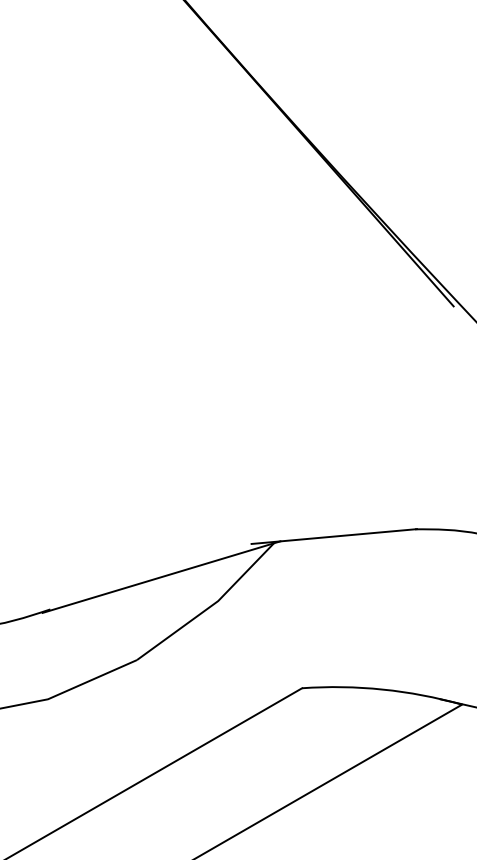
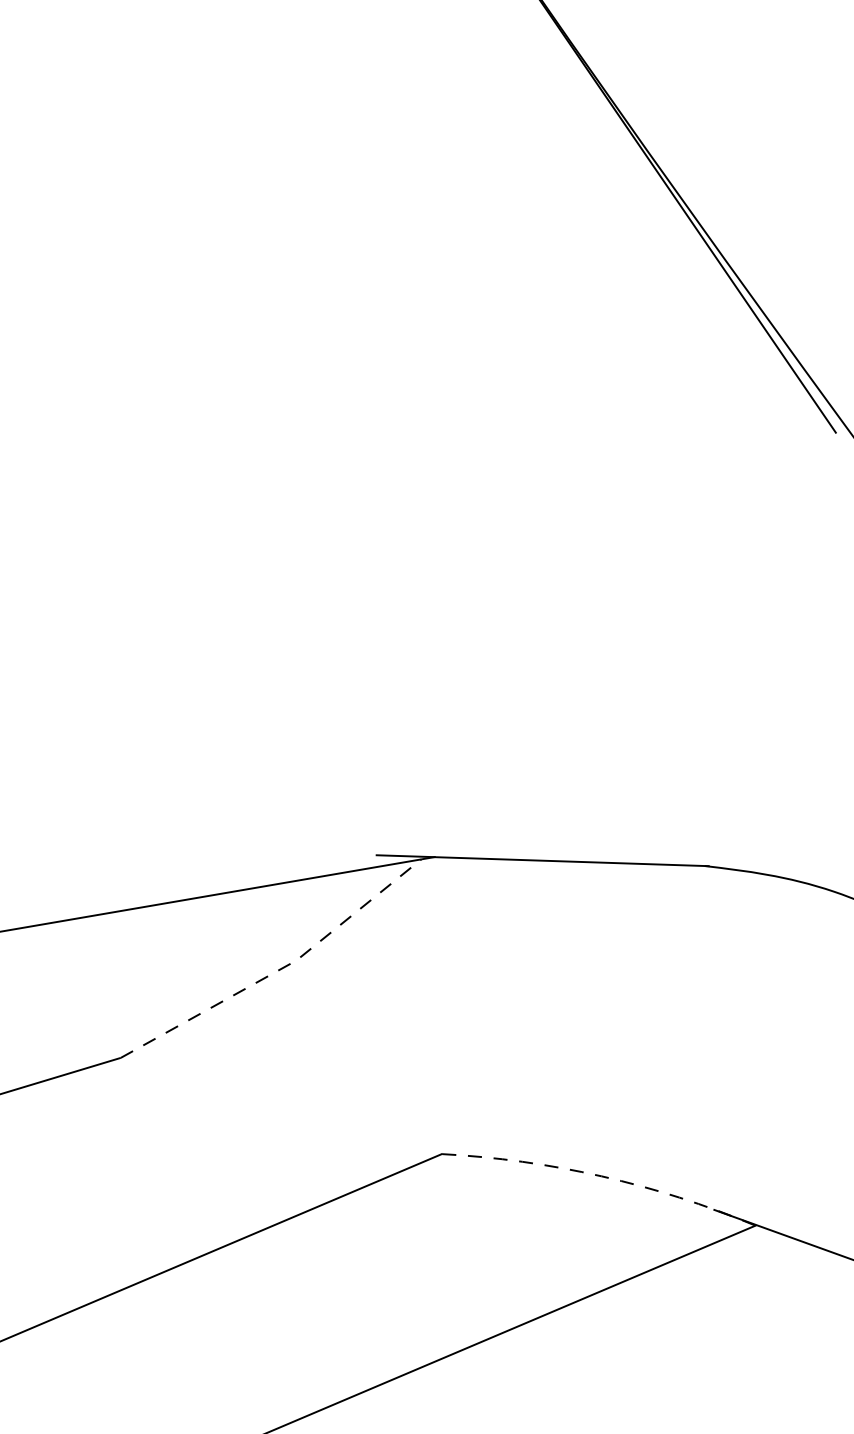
line: (210, 606) -> (279, 969), solid -> dashed
arc: (382, 689) -> (601, 1176), solid -> dashed

